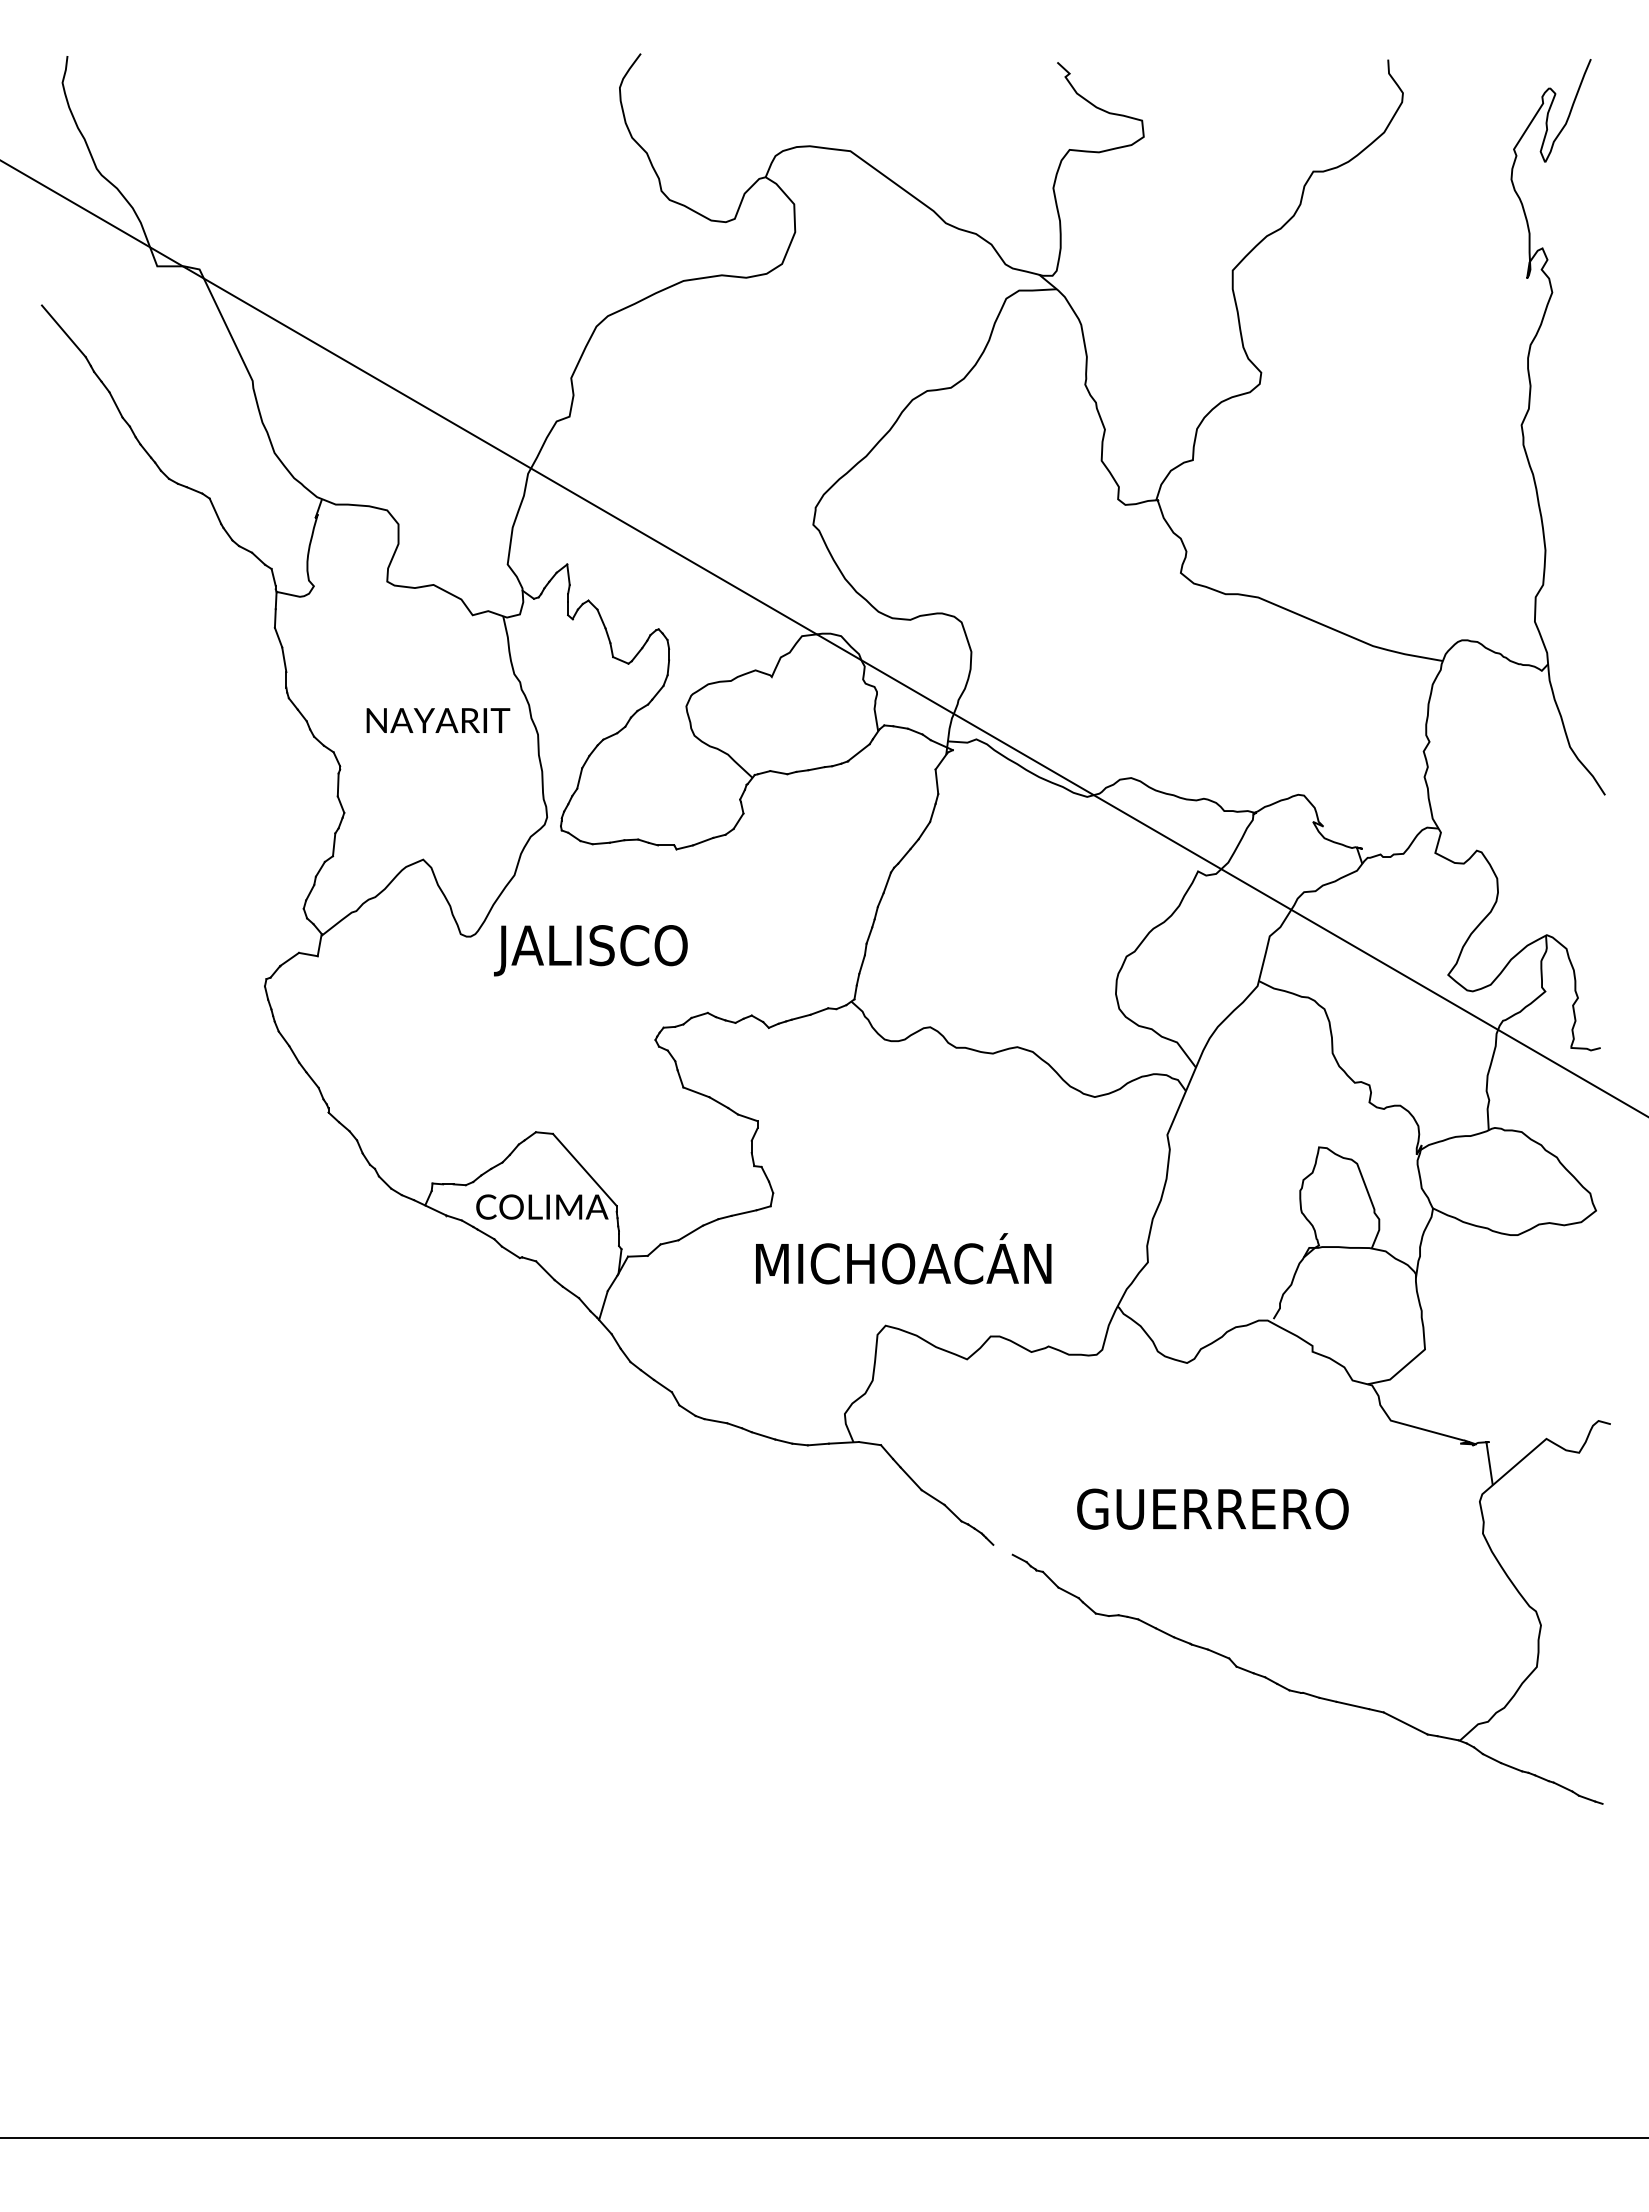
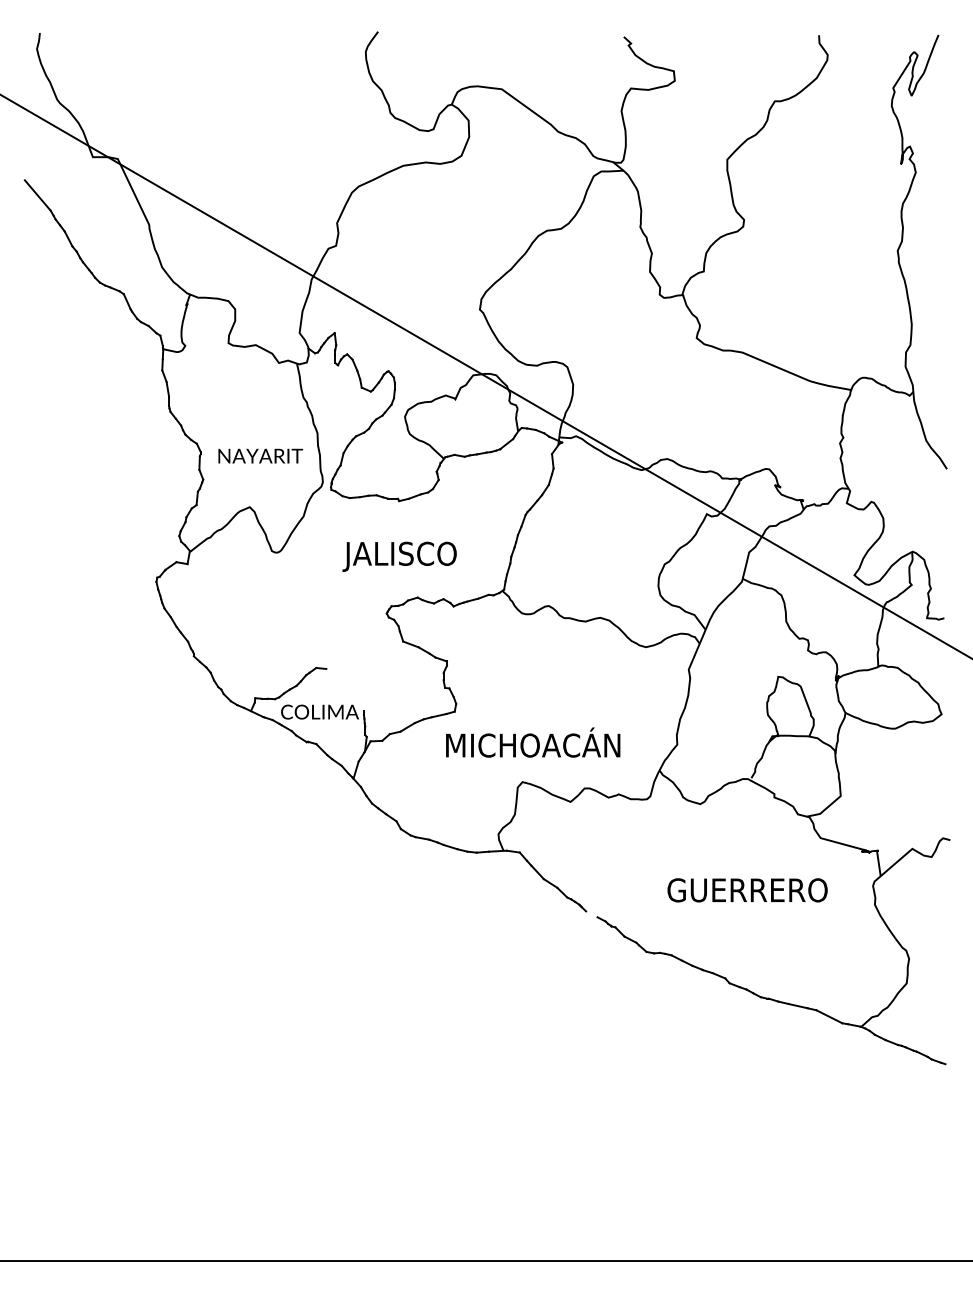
text: (437, 719) -> (260, 455), moved
text: (590, 950) -> (399, 556), moved
line: (583, 1168) -> (344, 689), removed
text: (1212, 1509) -> (747, 890), moved

